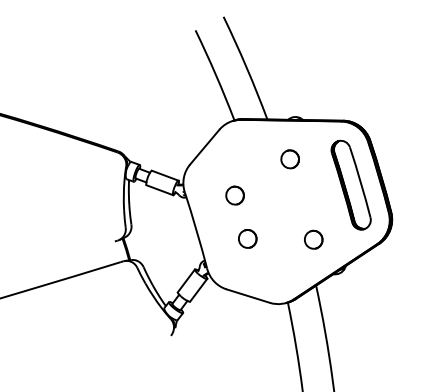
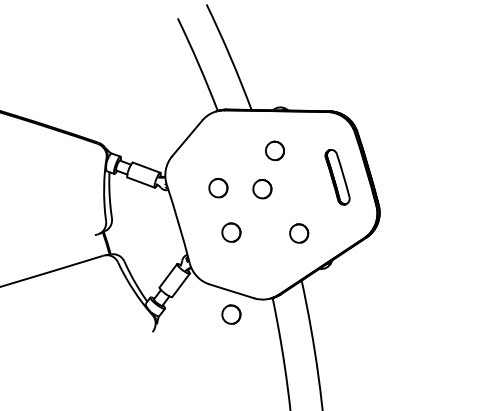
part: (351, 184) -> (337, 176), size x0.6
part: (278, 196) -> (262, 189), added
part: (247, 318) -> (231, 314), added

